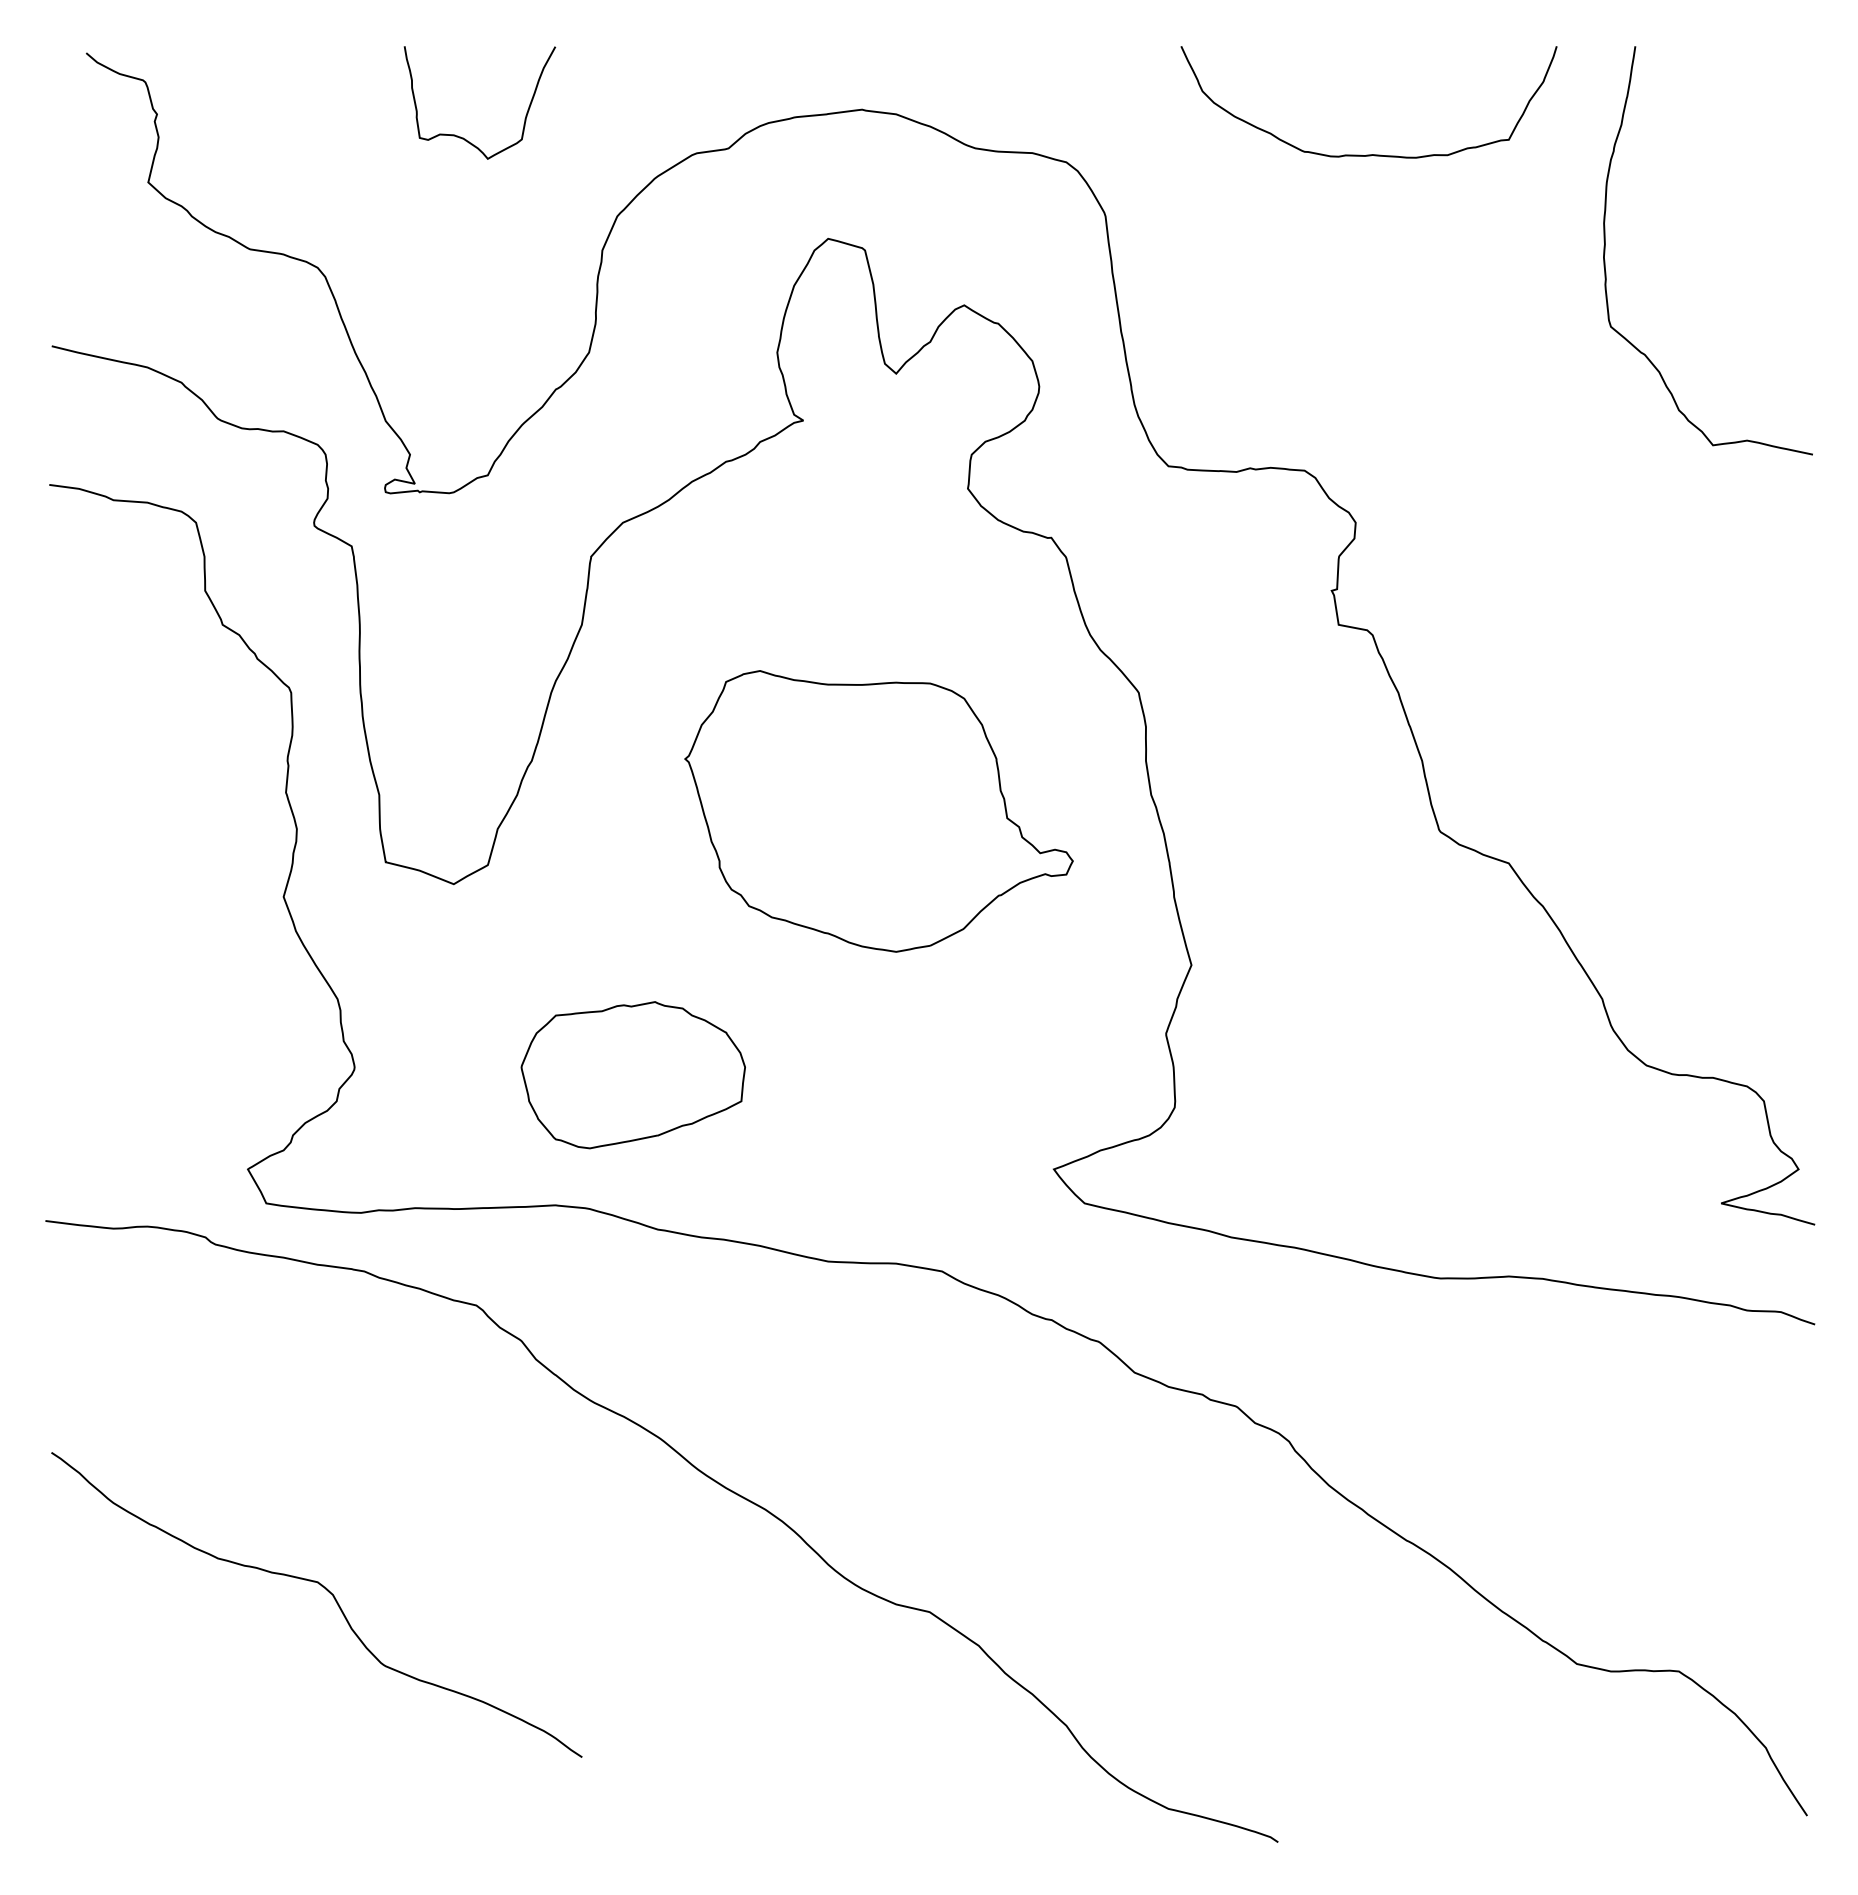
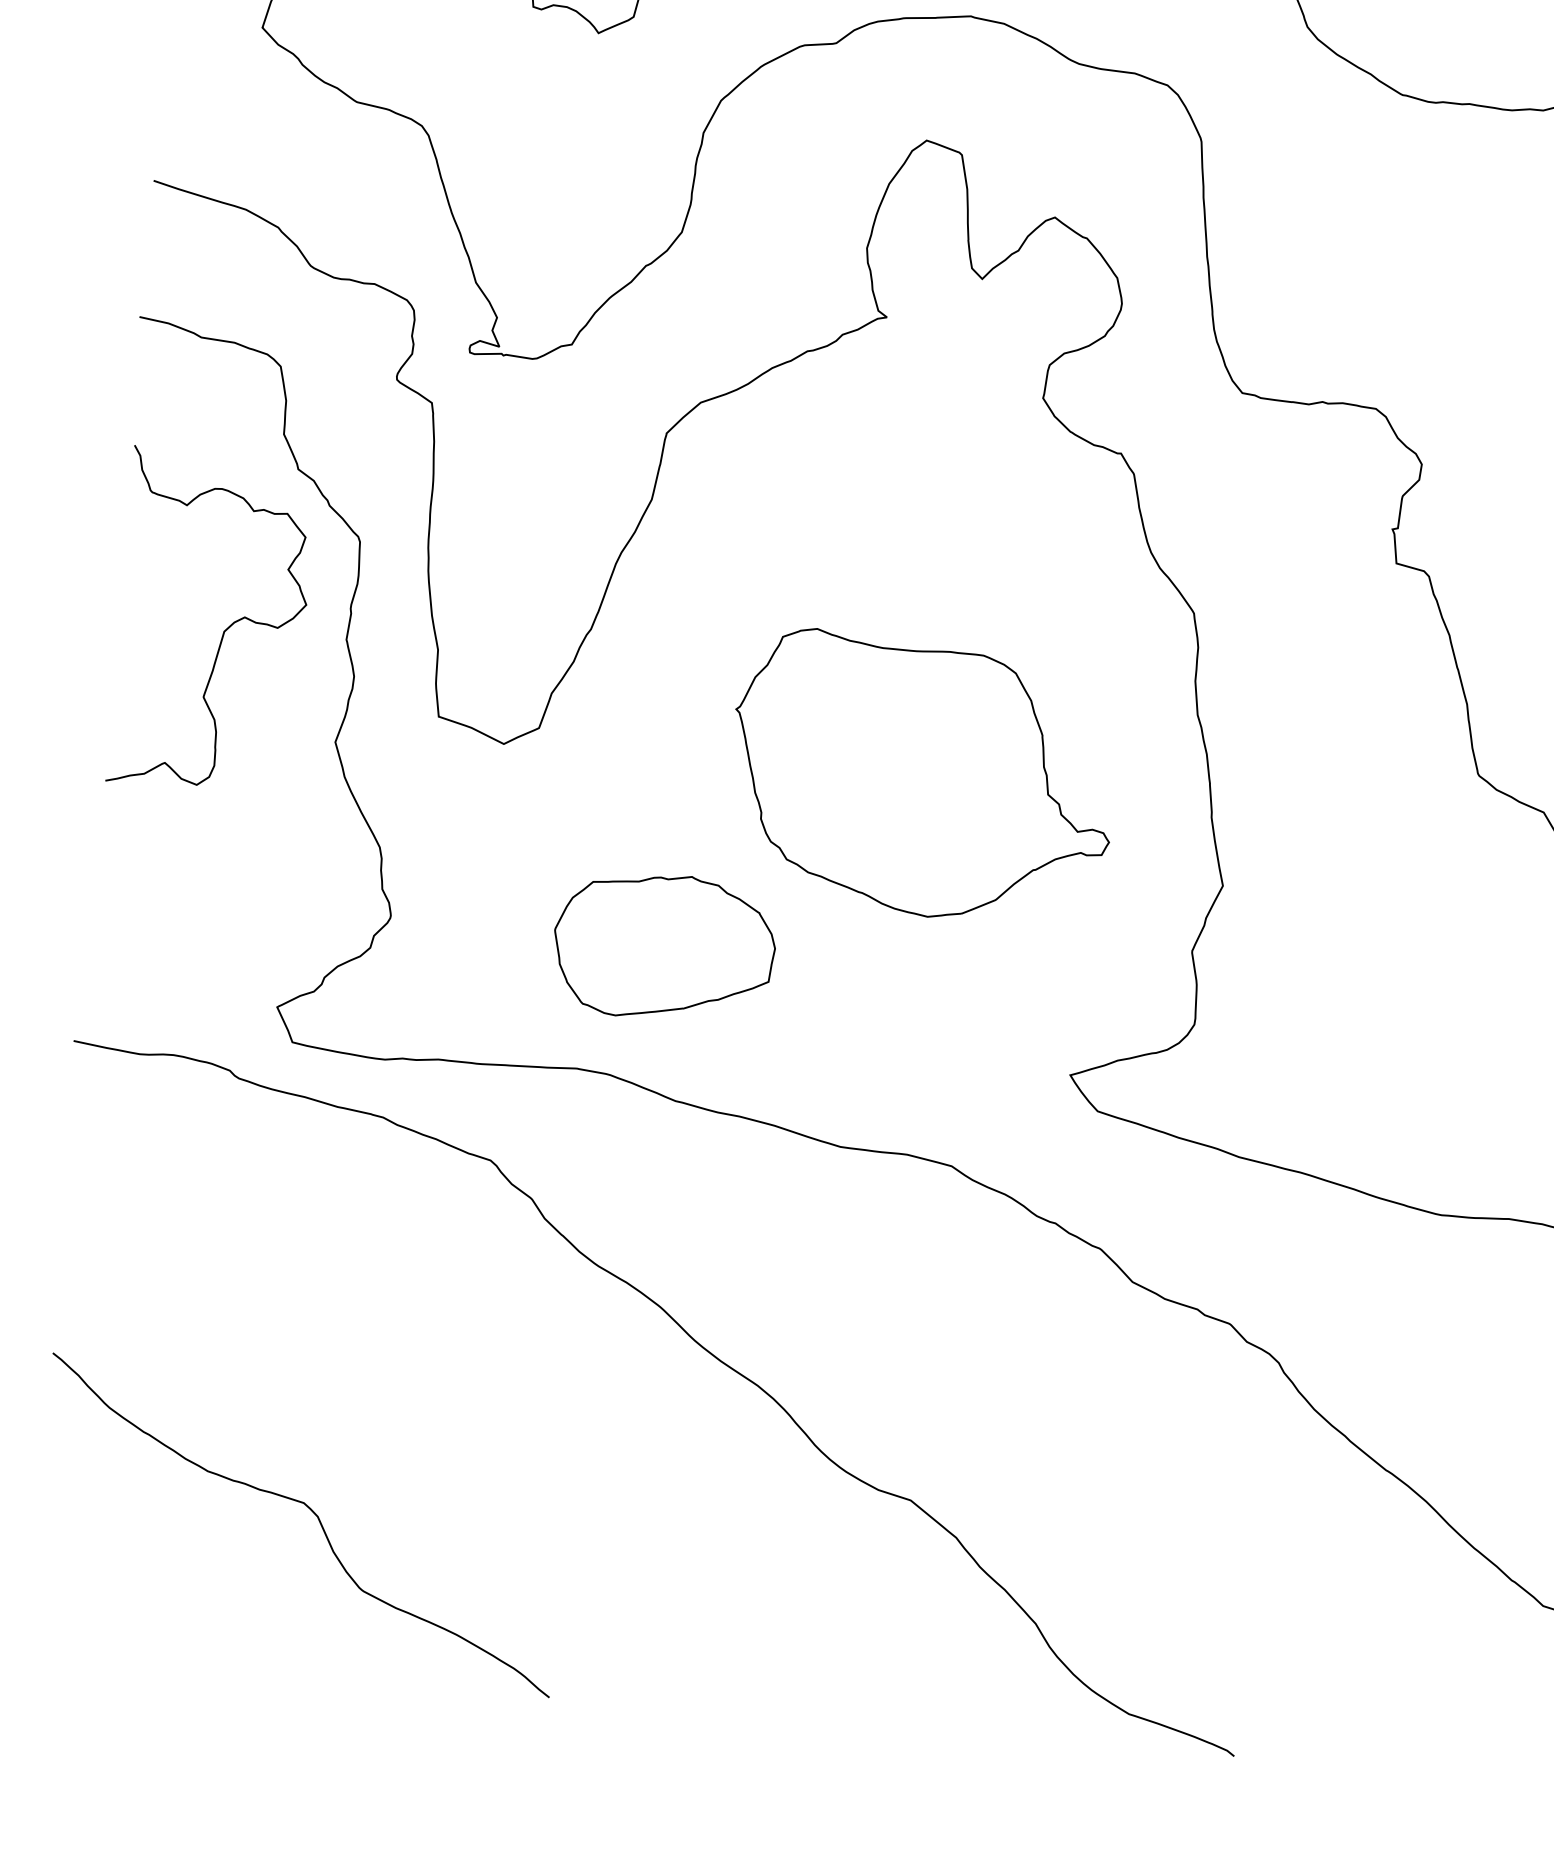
curve: (161, 794) -> (223, 631), added
part: (878, 811) -> (921, 777), moved
curve: (328, 1592) -> (313, 1514), moved

